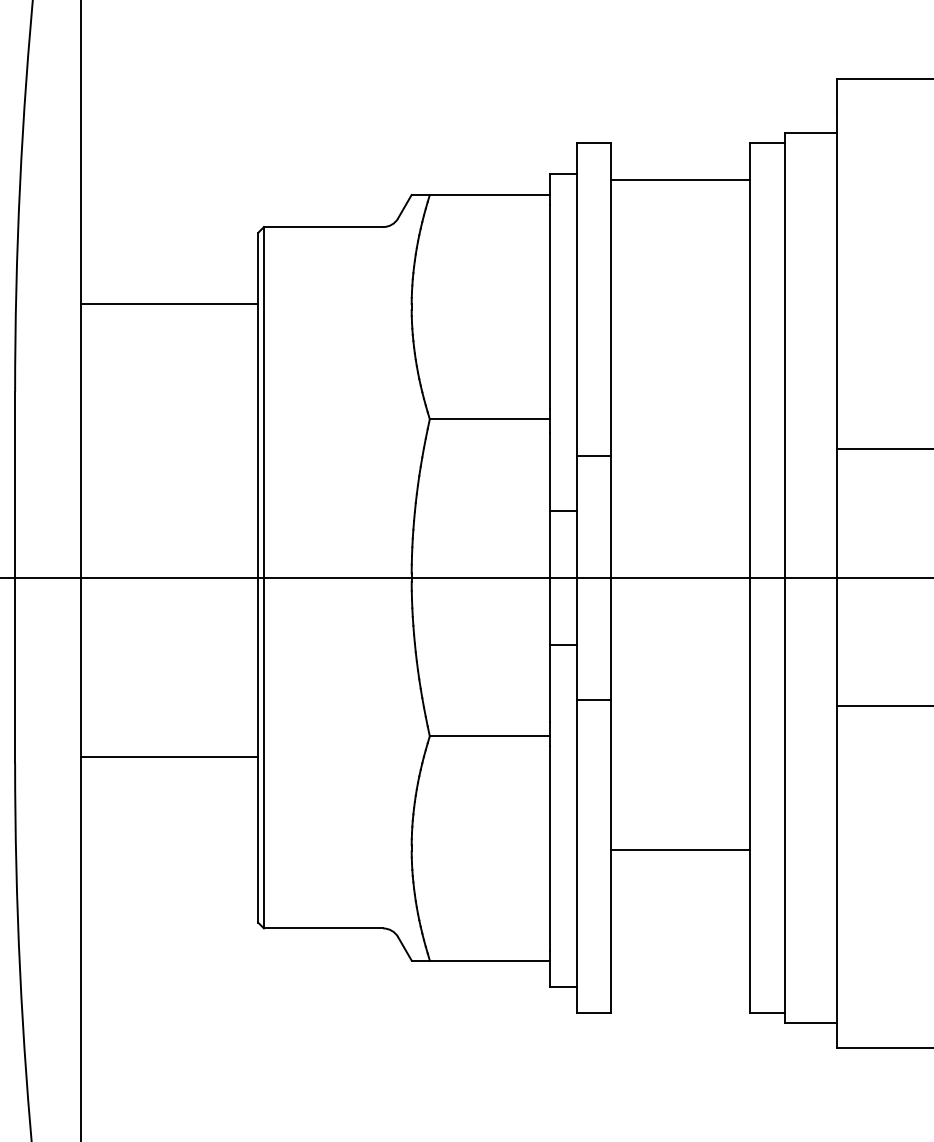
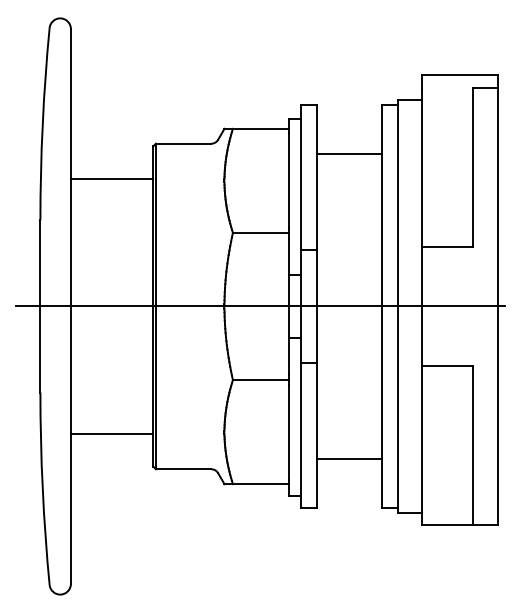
line: (678, 181) -> (348, 154), moved
line: (168, 756) -> (111, 433), moved
line: (678, 849) -> (348, 458), moved

